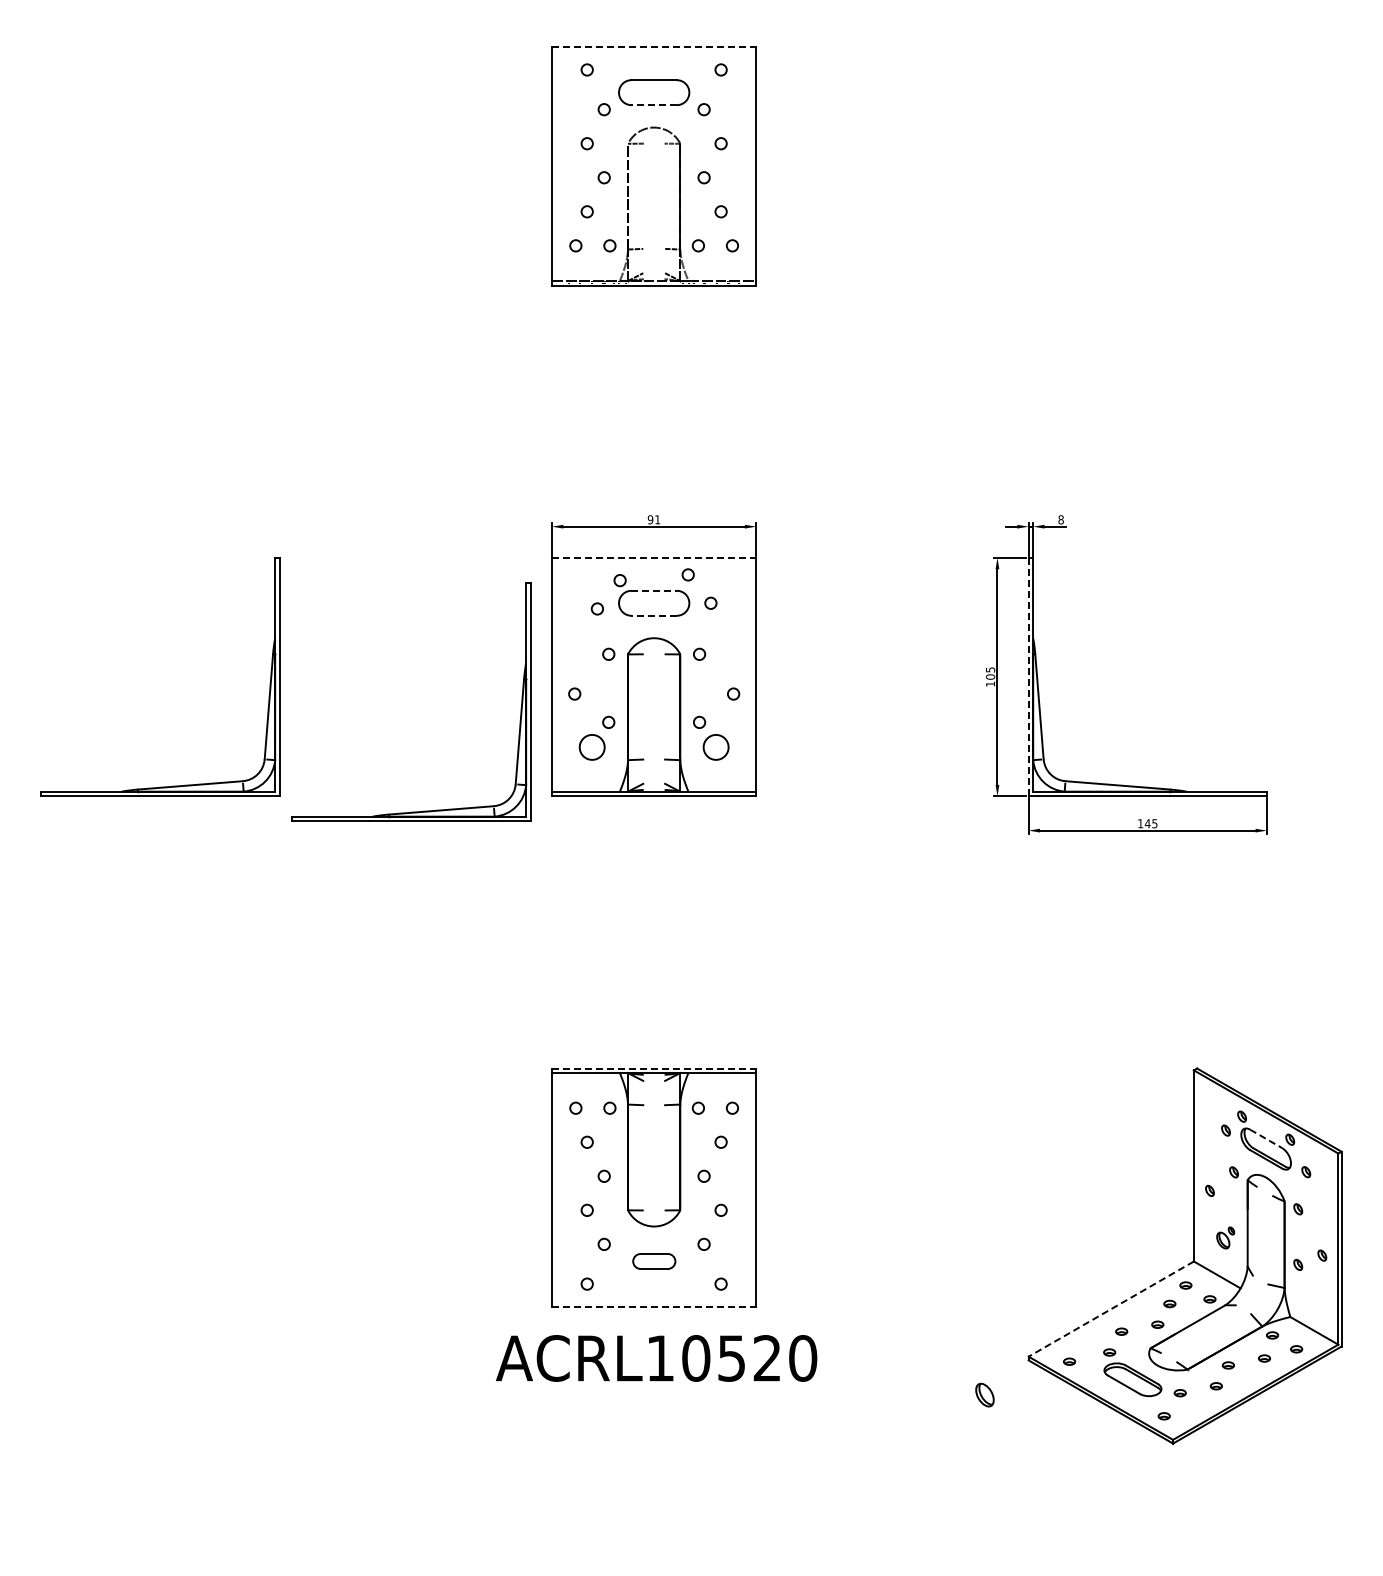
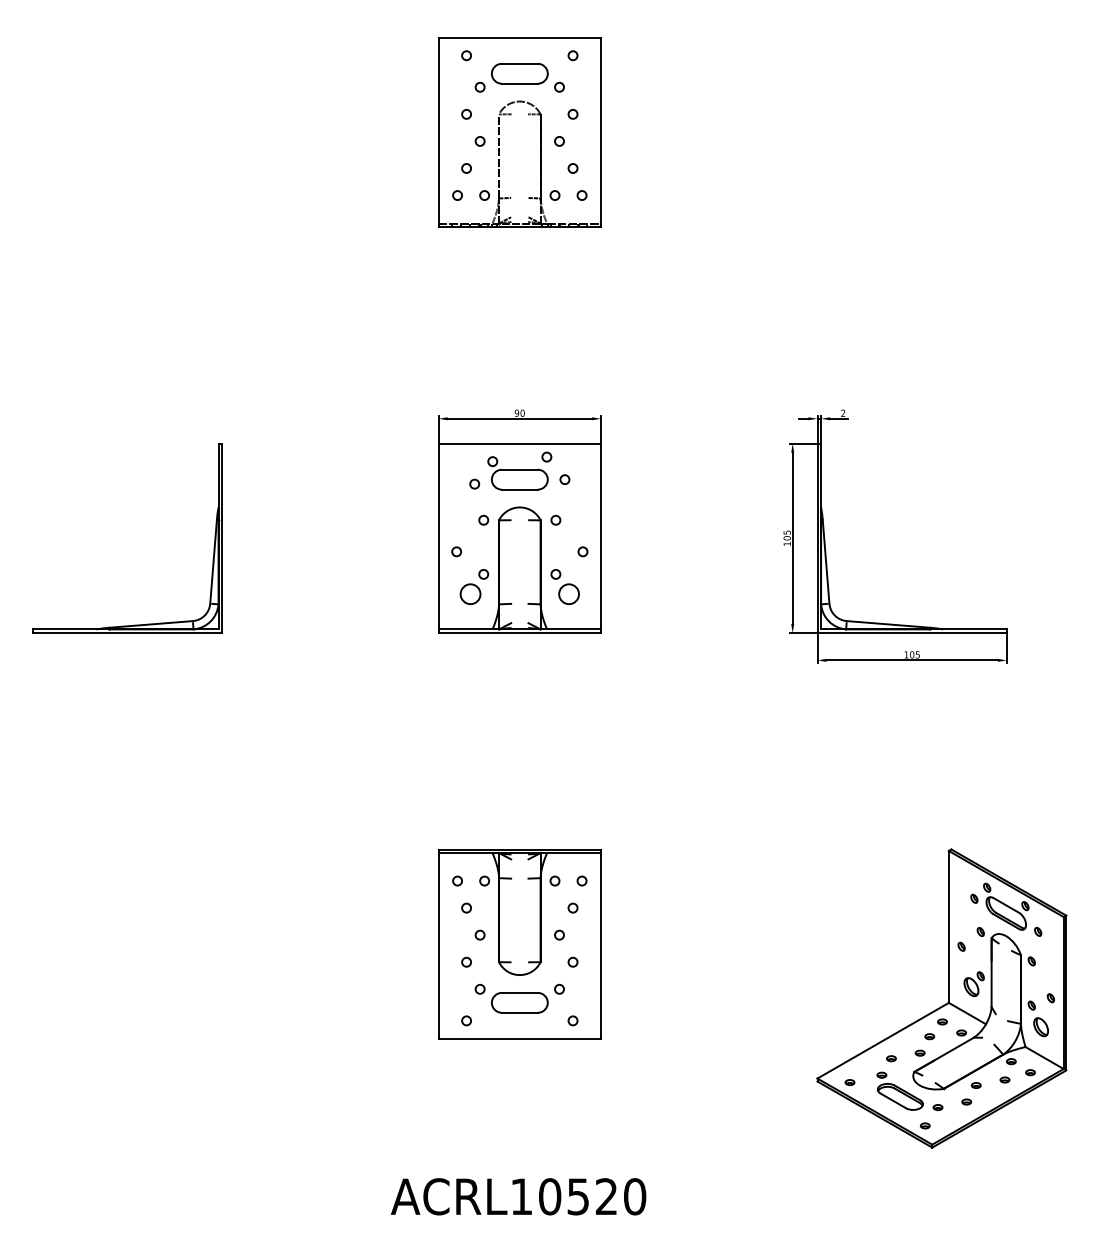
line: (654, 47) -> (520, 37), dashed -> solid
line: (654, 105) -> (520, 83), dashed -> solid
text: (657, 519) -> (522, 413), 91 -> 90
text: (1060, 519) -> (842, 413), 8 -> 2
line: (654, 557) -> (520, 443), dashed -> solid
line: (654, 590) -> (520, 469), dashed -> solid
line: (654, 615) -> (520, 489), dashed -> solid
line: (1028, 676) -> (817, 537), dashed -> solid
part: (520, 707) -> (413, 562), removed
text: (1147, 823) -> (911, 654), 145 -> 105
line: (654, 1068) -> (520, 849), dashed -> solid
line: (1266, 1138) -> (1006, 905), dashed -> solid
part: (1225, 1237) -> (973, 983), size x1.43
part: (654, 1261) -> (520, 1002), size x1.67
line: (654, 1306) -> (520, 1038), dashed -> solid
line: (1110, 1309) -> (882, 1041), dashed -> solid
text: (656, 1358) -> (518, 1196), moved
part: (984, 1394) -> (1040, 1026), moved

